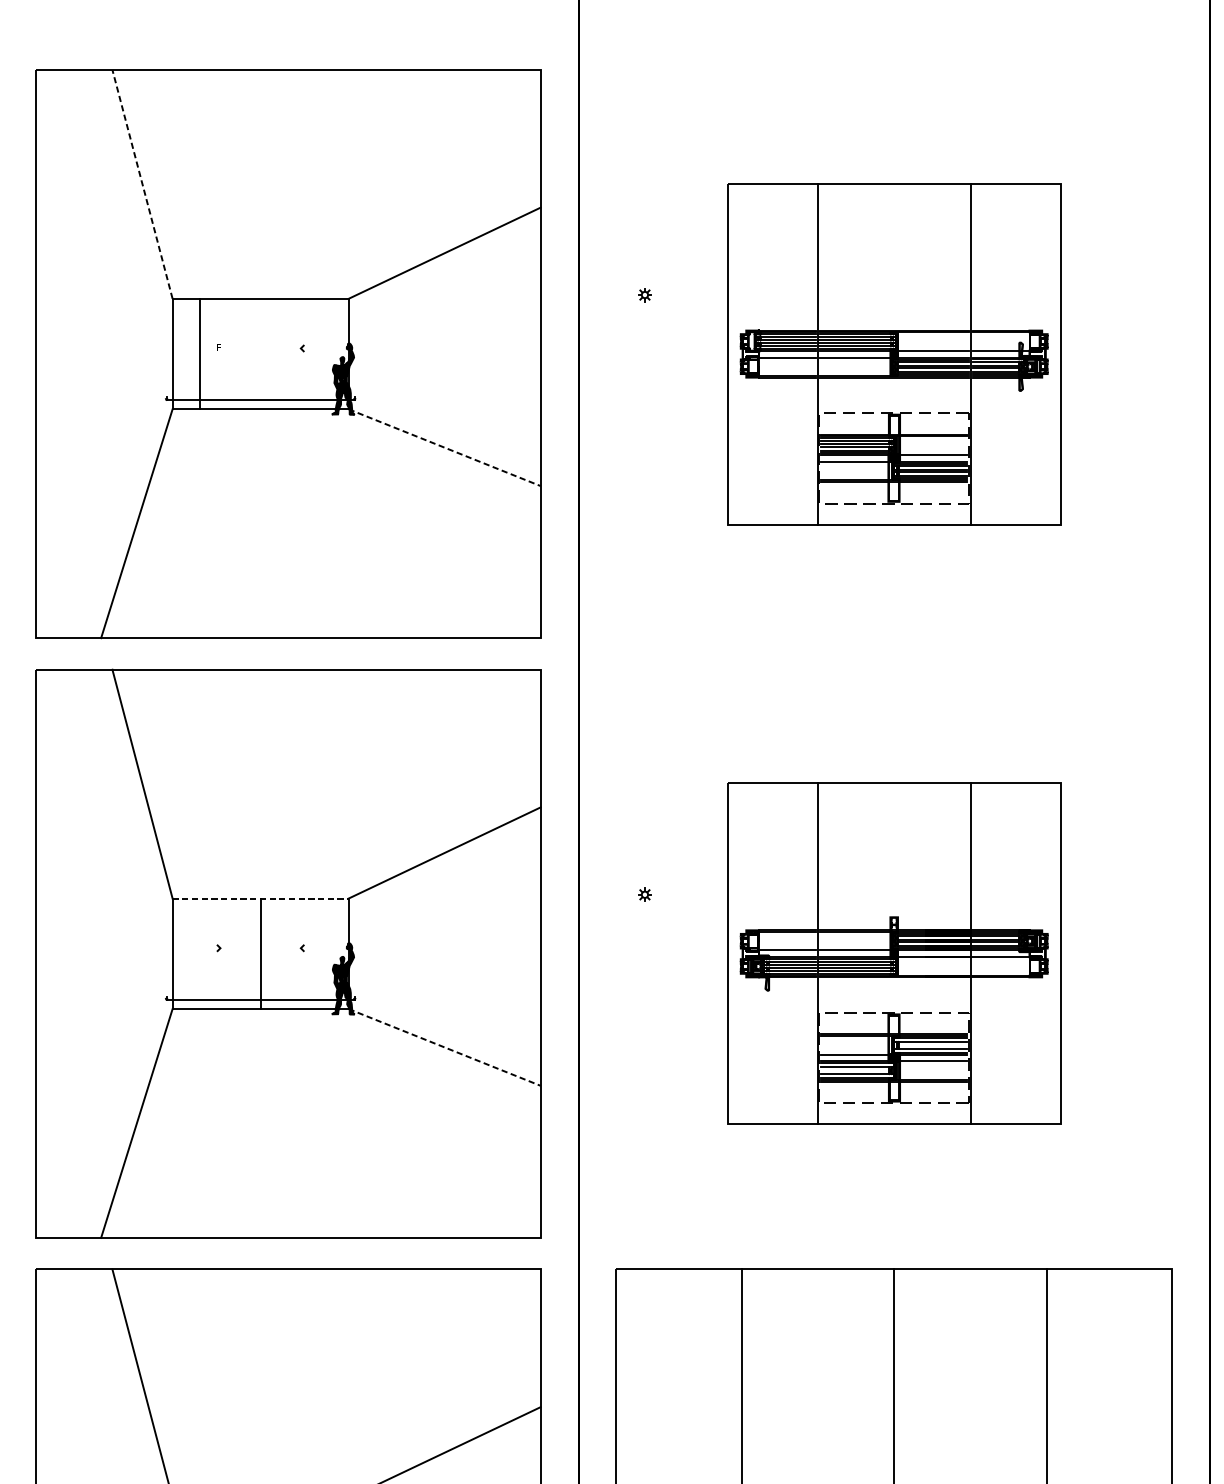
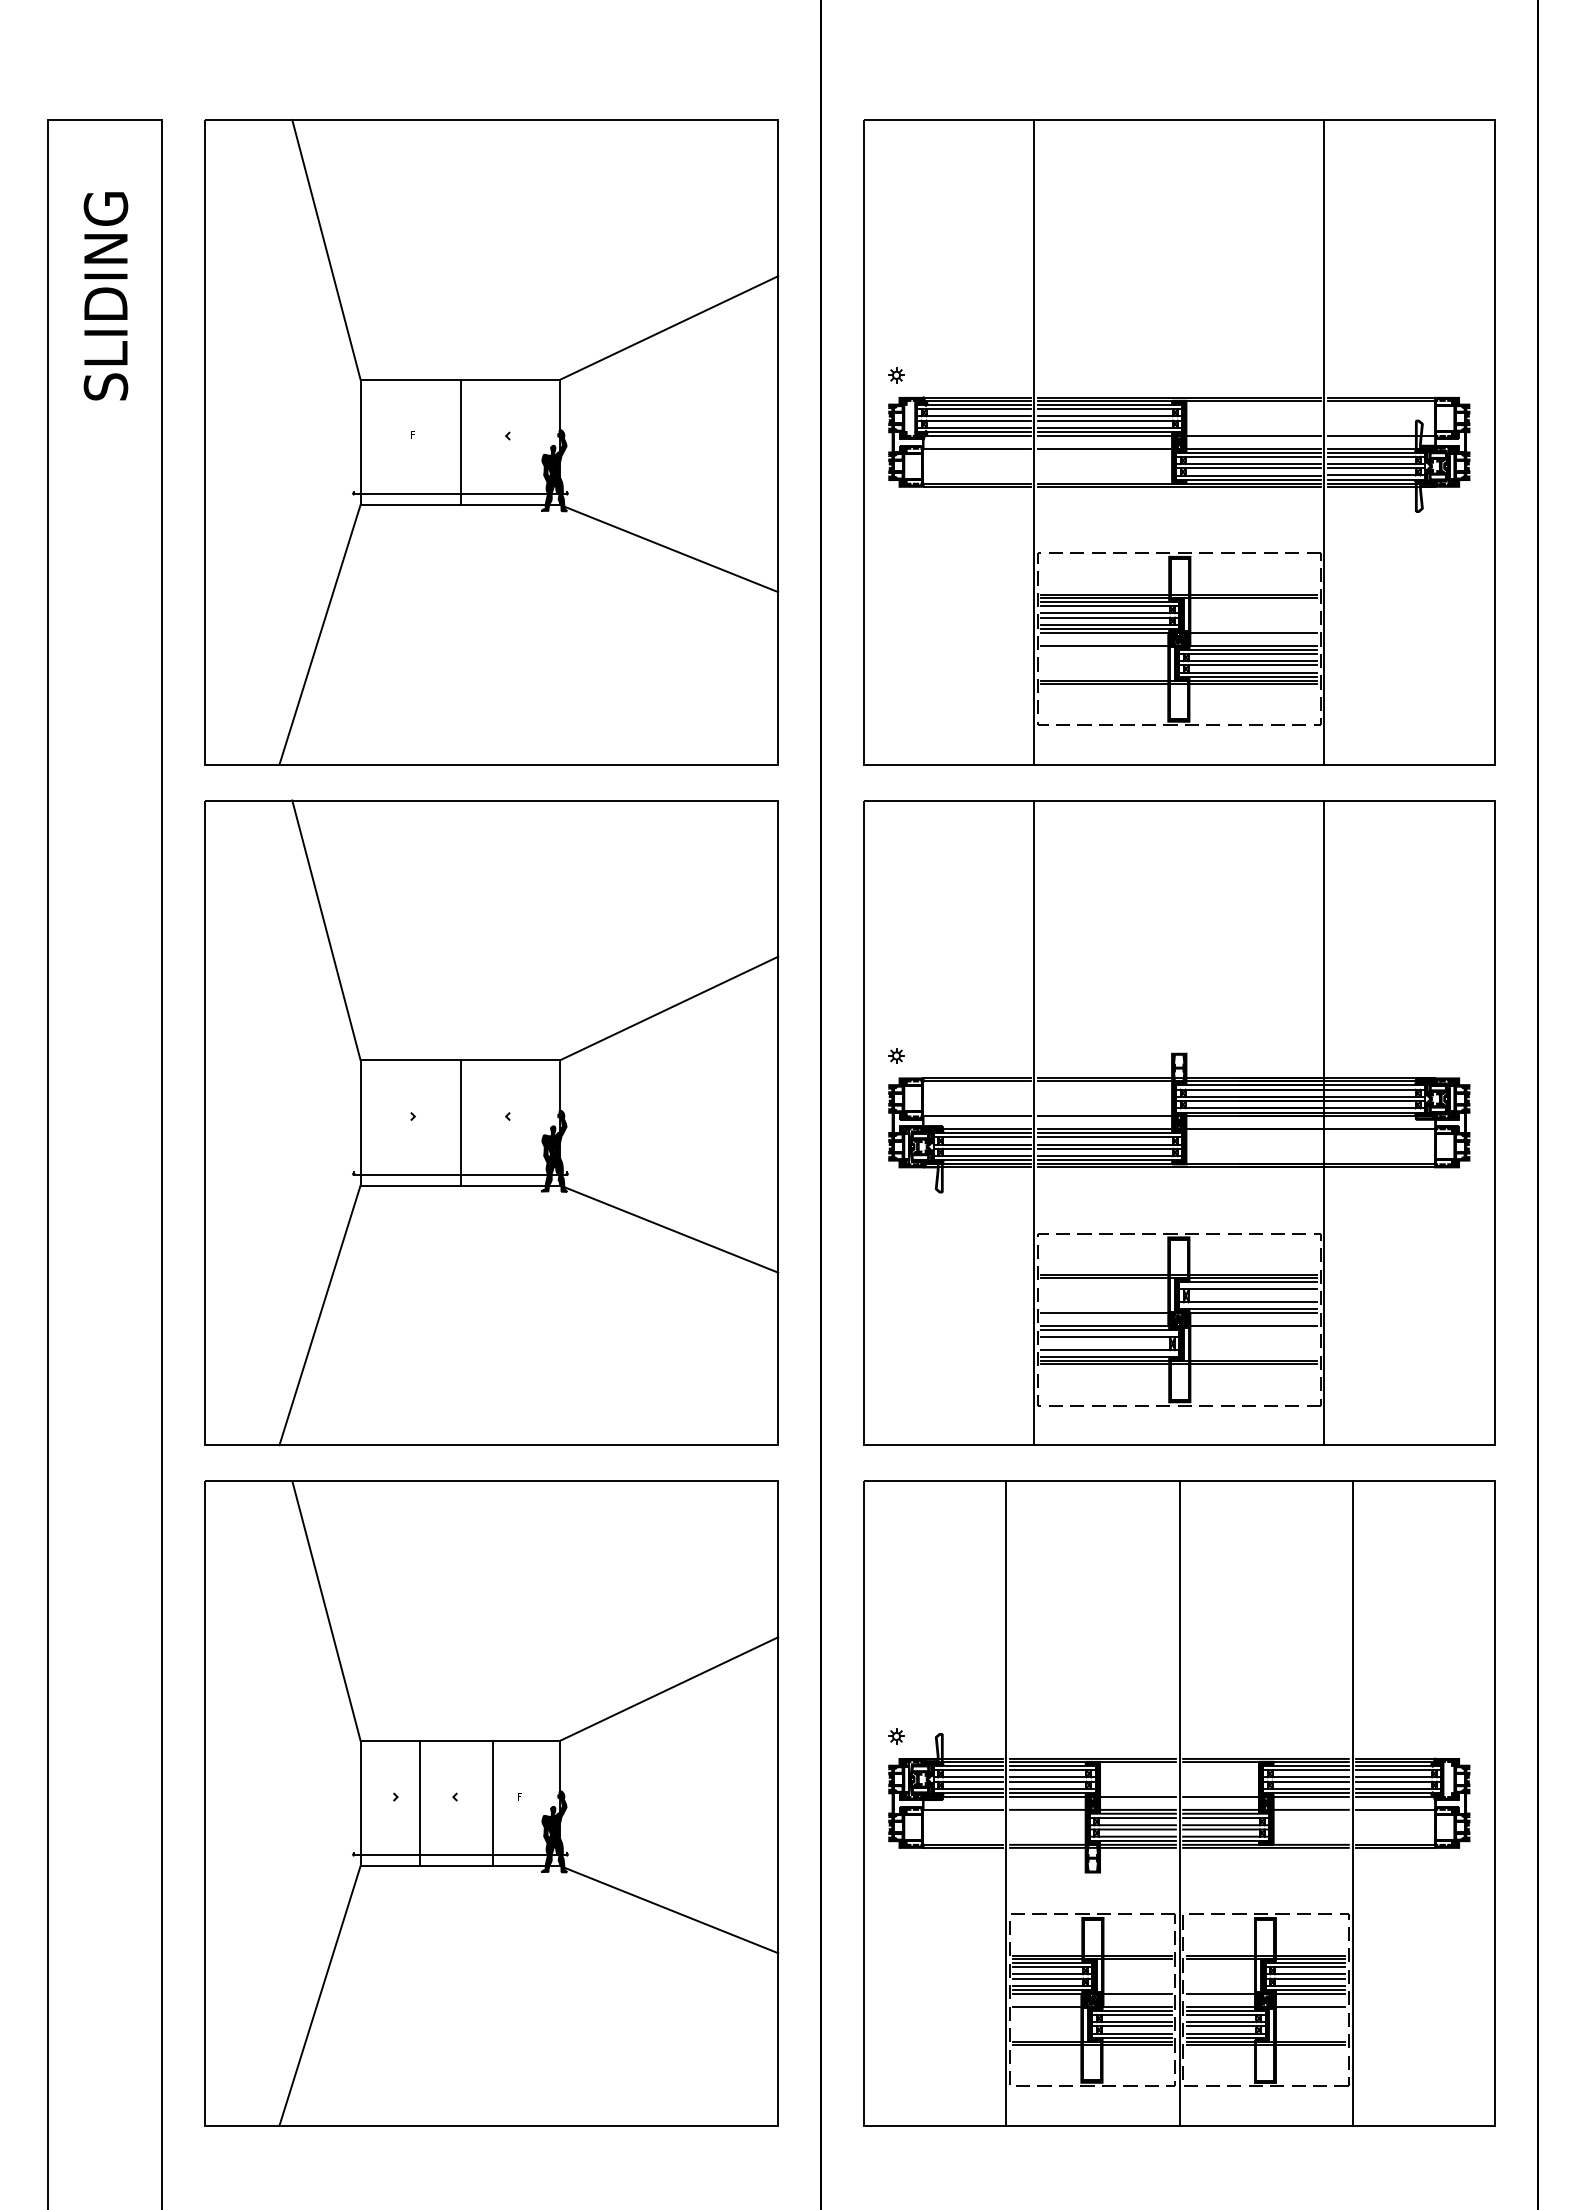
line: (142, 184) -> (326, 249), dashed -> solid
line: (199, 354) -> (460, 442), moved
part: (894, 354) -> (1179, 442), size x1.67
line: (444, 447) -> (669, 548), dashed -> solid
line: (260, 898) -> (460, 1060), dashed -> solid
part: (894, 953) -> (1179, 1122), size x1.67
line: (444, 1047) -> (669, 1229), dashed -> solid

